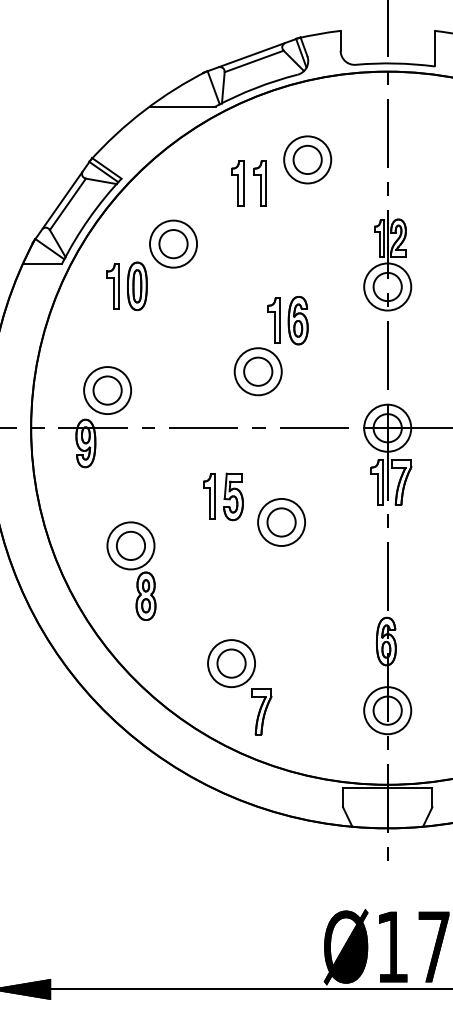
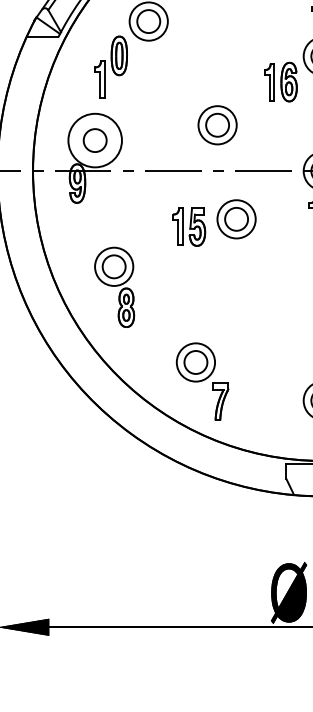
part: (112, 286) -> (99, 79), moved
part: (287, 320) -> (280, 82), moved
circle: (107, 390) -> (95, 140), size x1.4
part: (281, 522) -> (236, 219), moved

